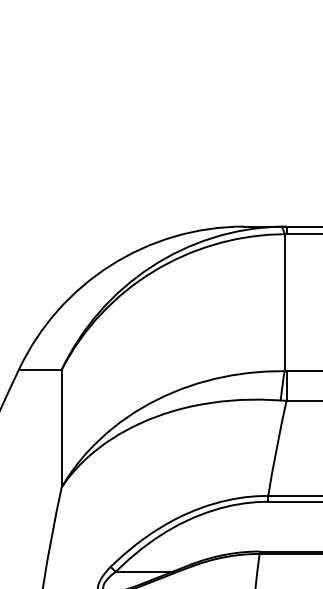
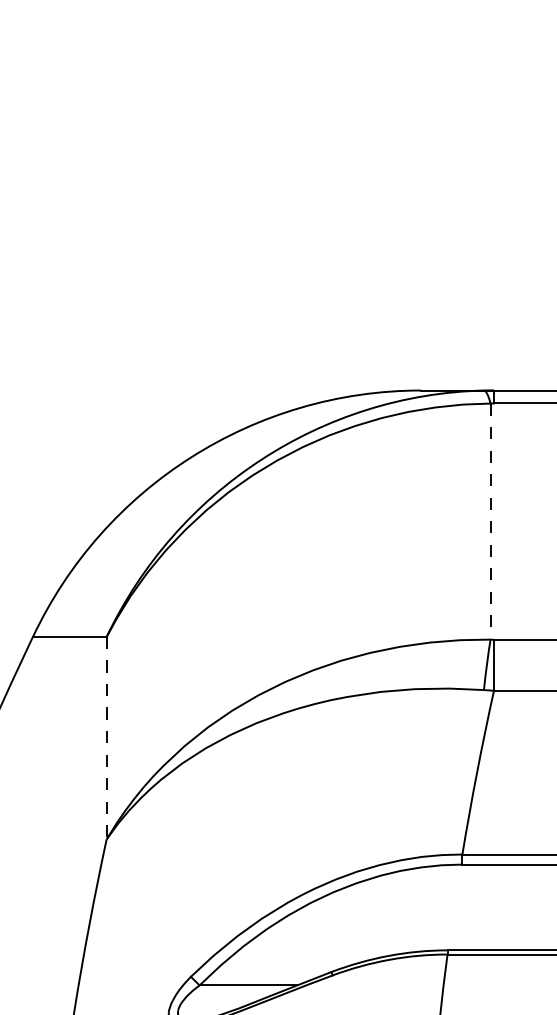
line: (284, 302) -> (490, 521), solid -> dashed
line: (61, 428) -> (106, 738), solid -> dashed

